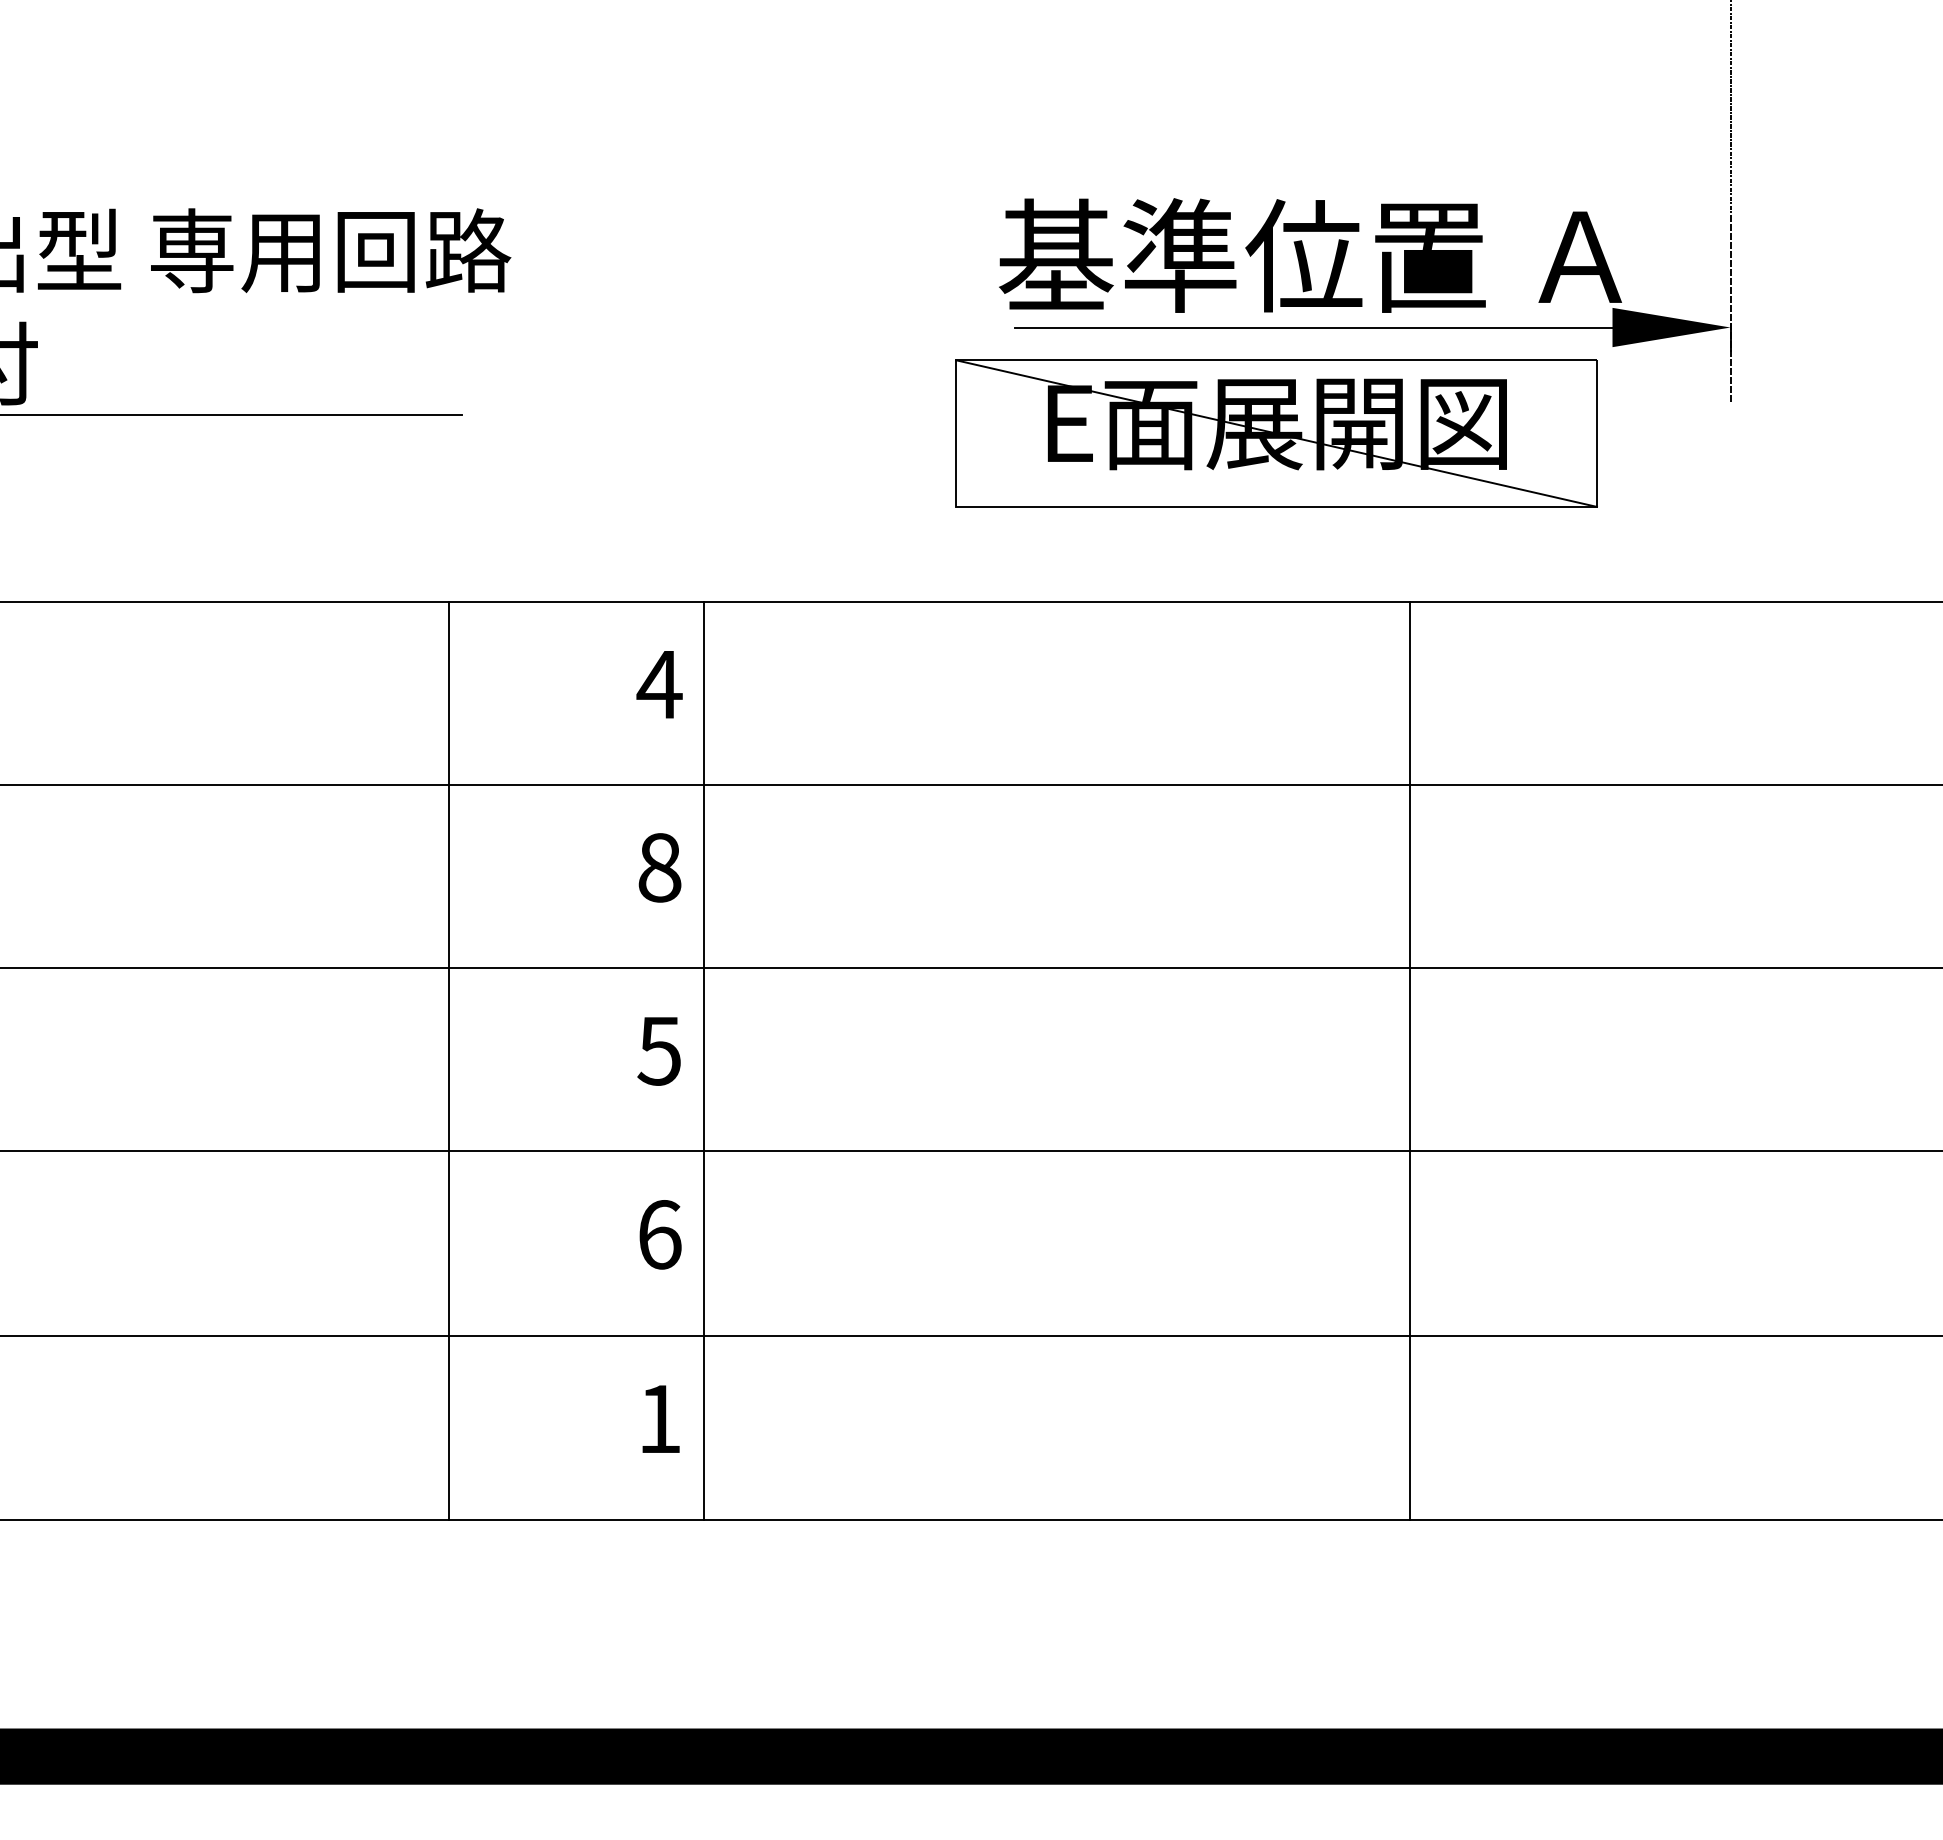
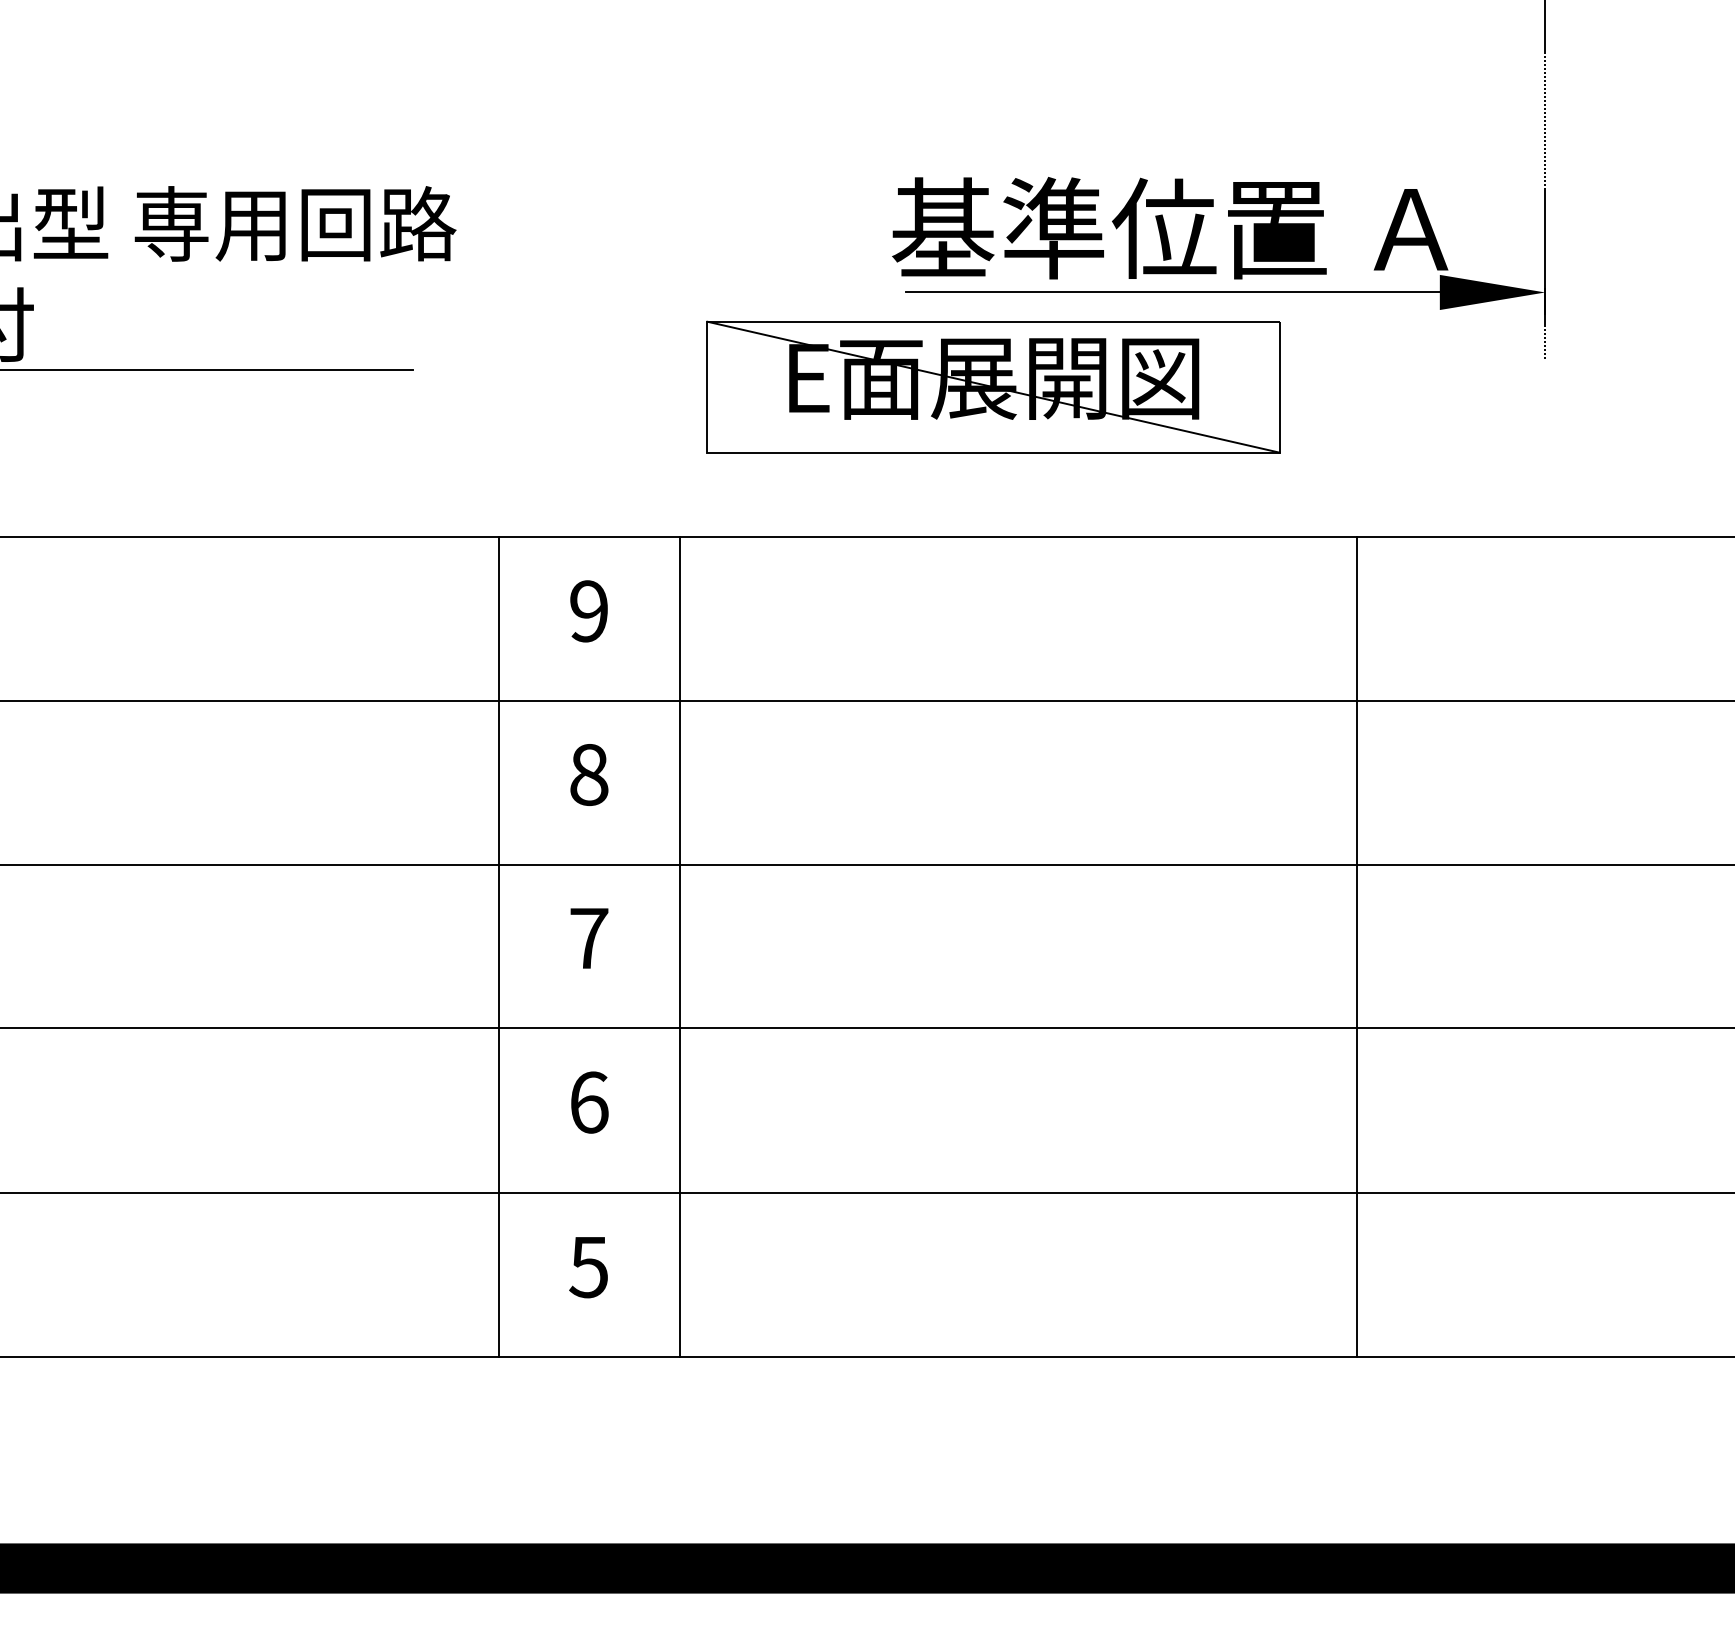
part: (1276, 433) -> (993, 387), moved
text: (659, 684) -> (588, 611), 4 -> 9
text: (659, 1051) -> (588, 938), 5 -> 7
line: (449, 1060) -> (498, 946), moved
line: (703, 1060) -> (679, 946), moved
line: (1410, 1060) -> (1357, 946), moved
text: (658, 1419) -> (588, 1267), 1 -> 5

